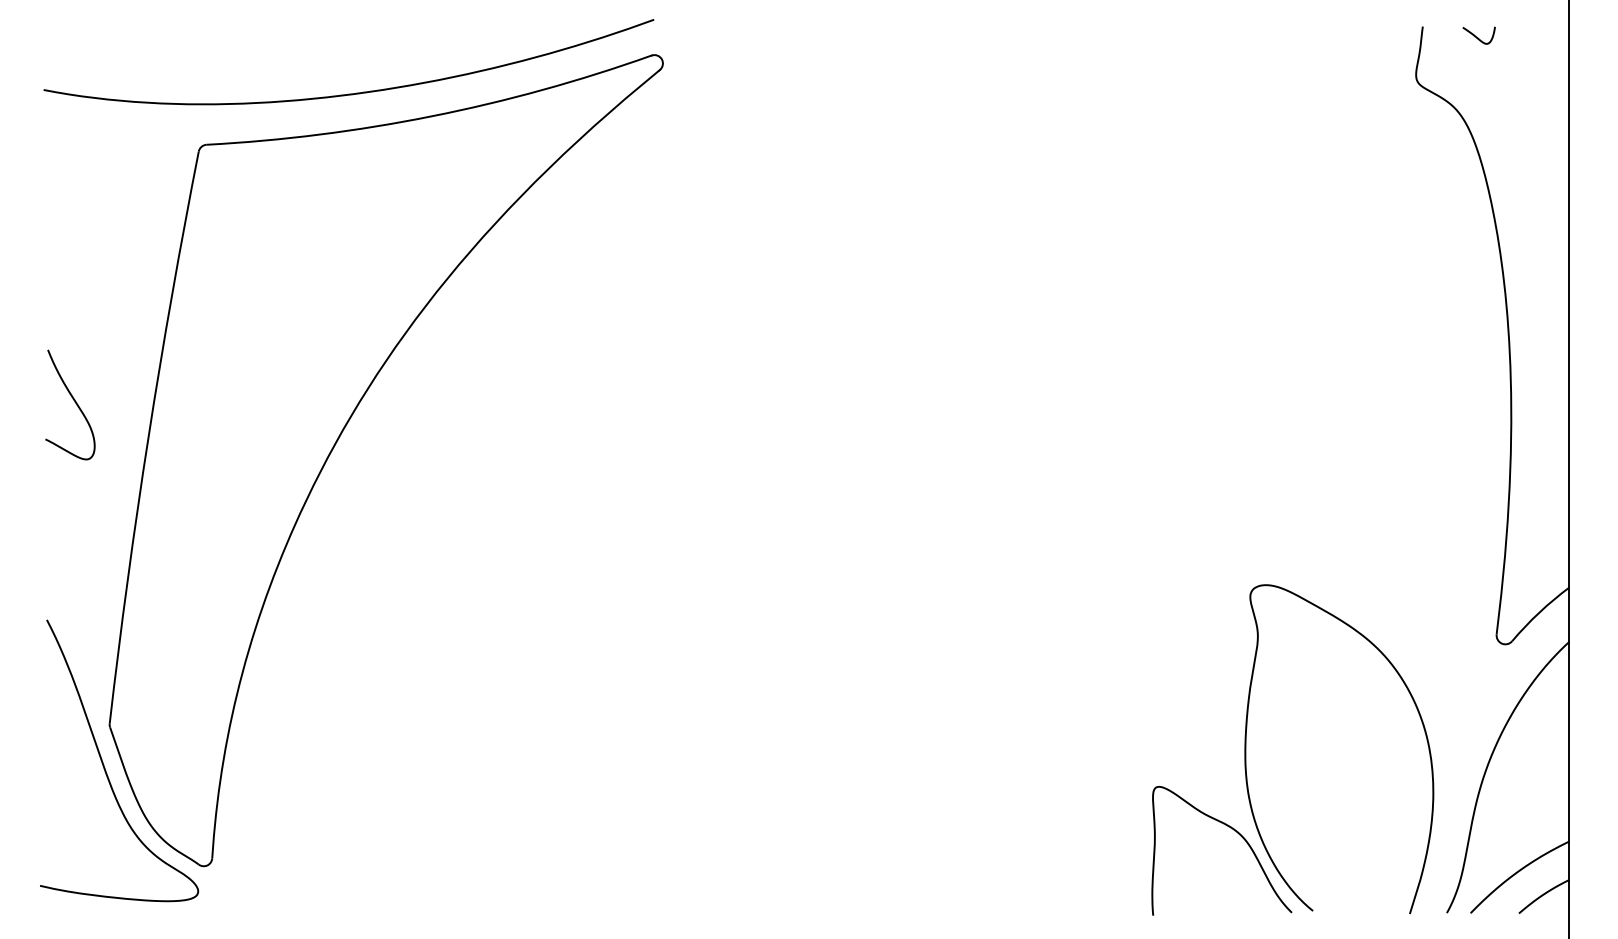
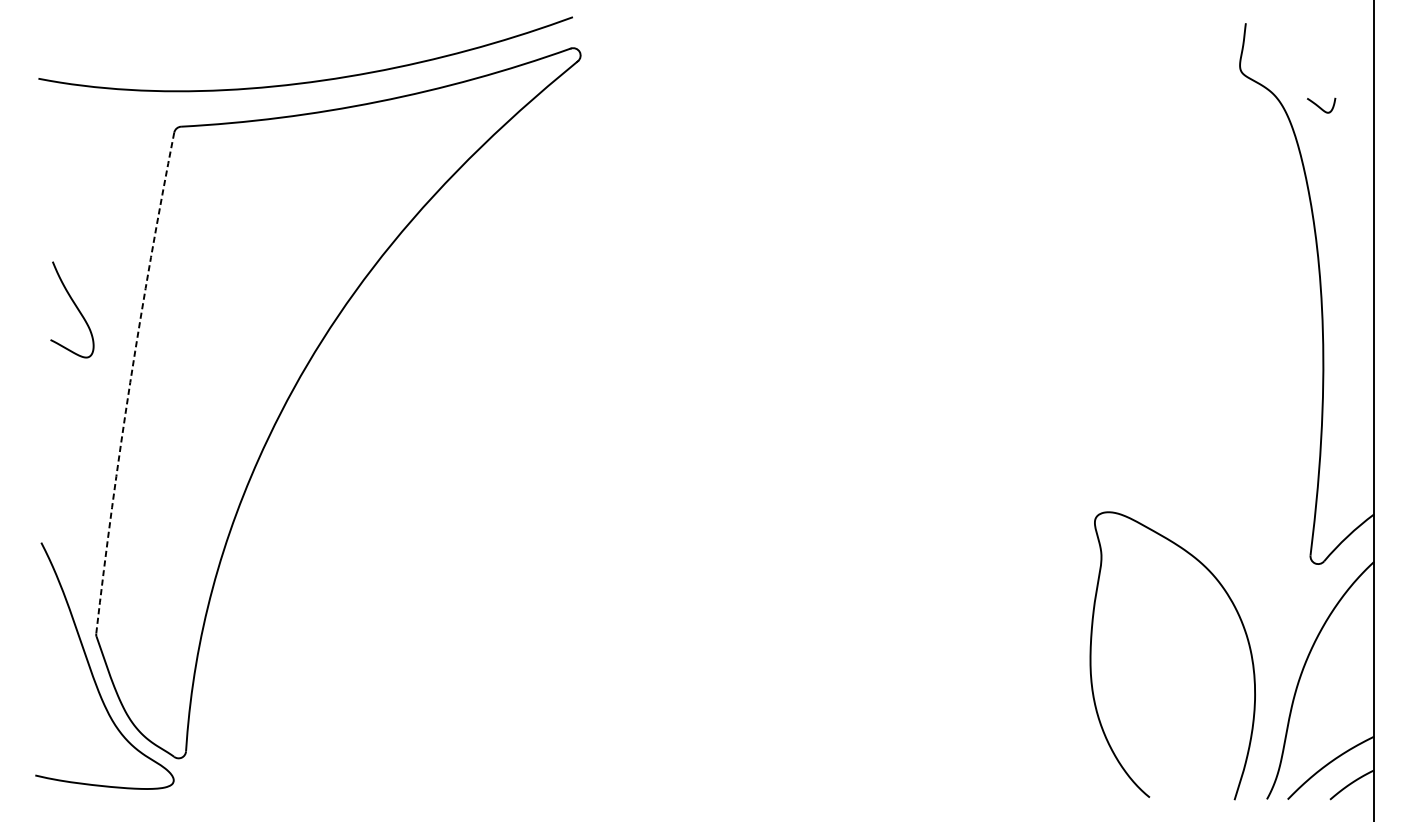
curve: (1478, 37) -> (1320, 107), moved
curve: (74, 402) -> (75, 307), moved
arc: (148, 436) -> (130, 382), solid -> dashed
curve: (1233, 830) -> (1080, 727), removed

